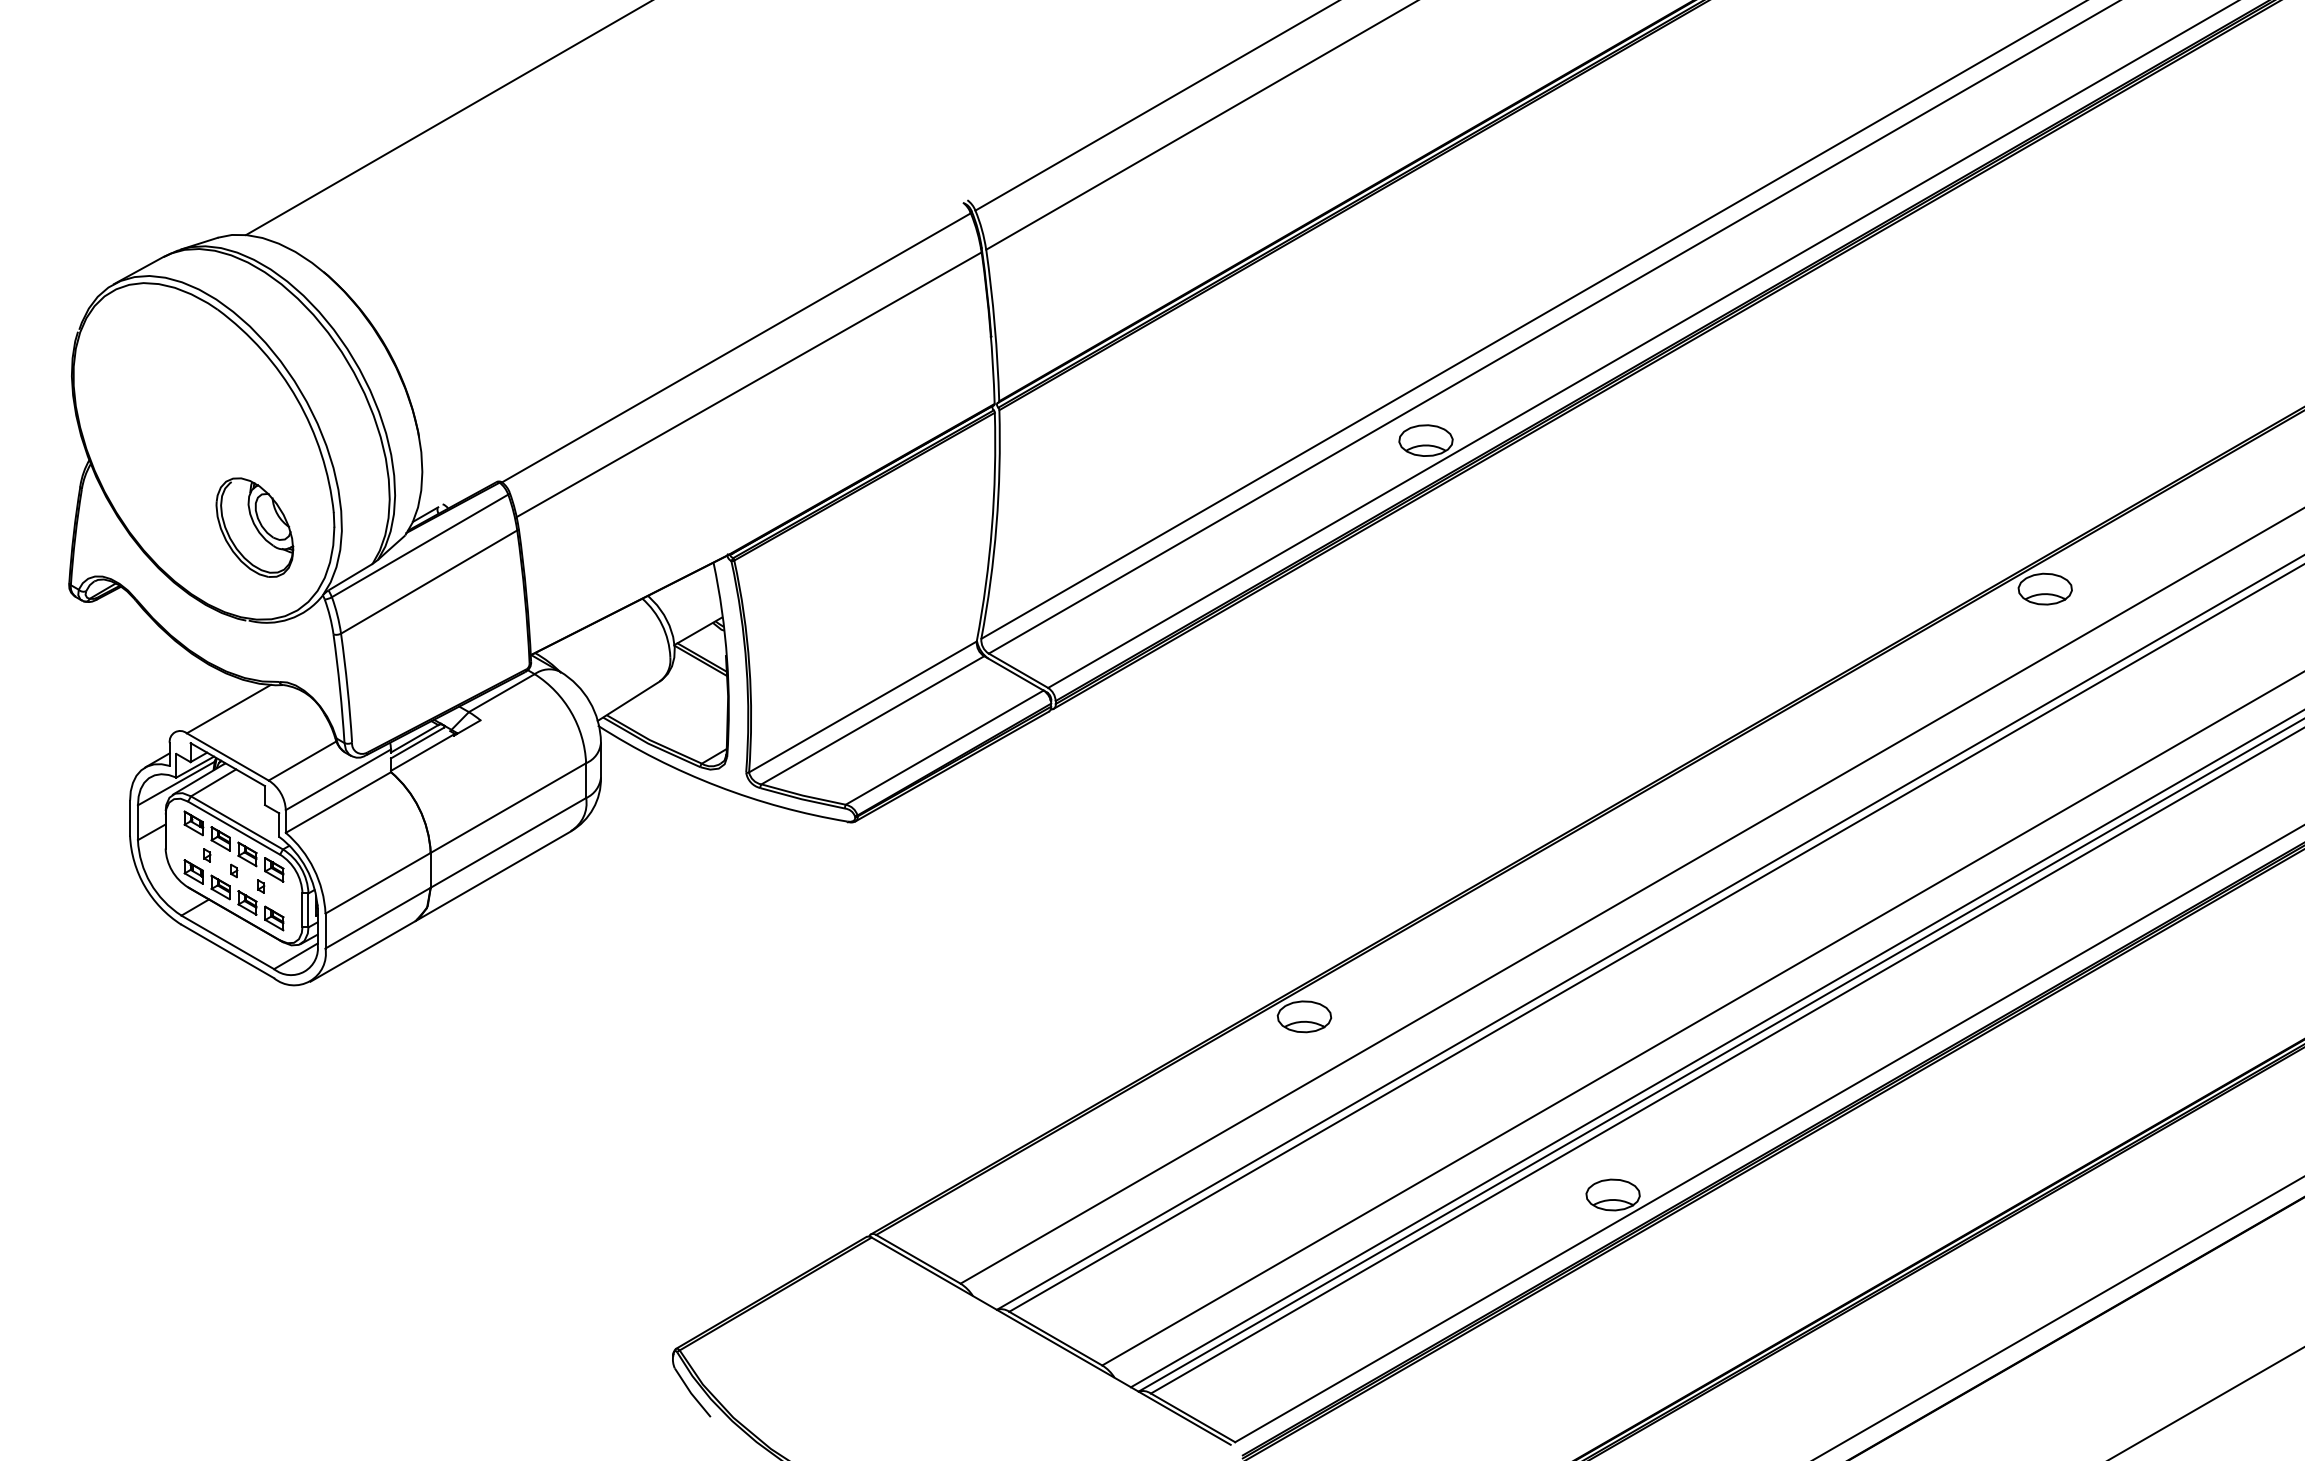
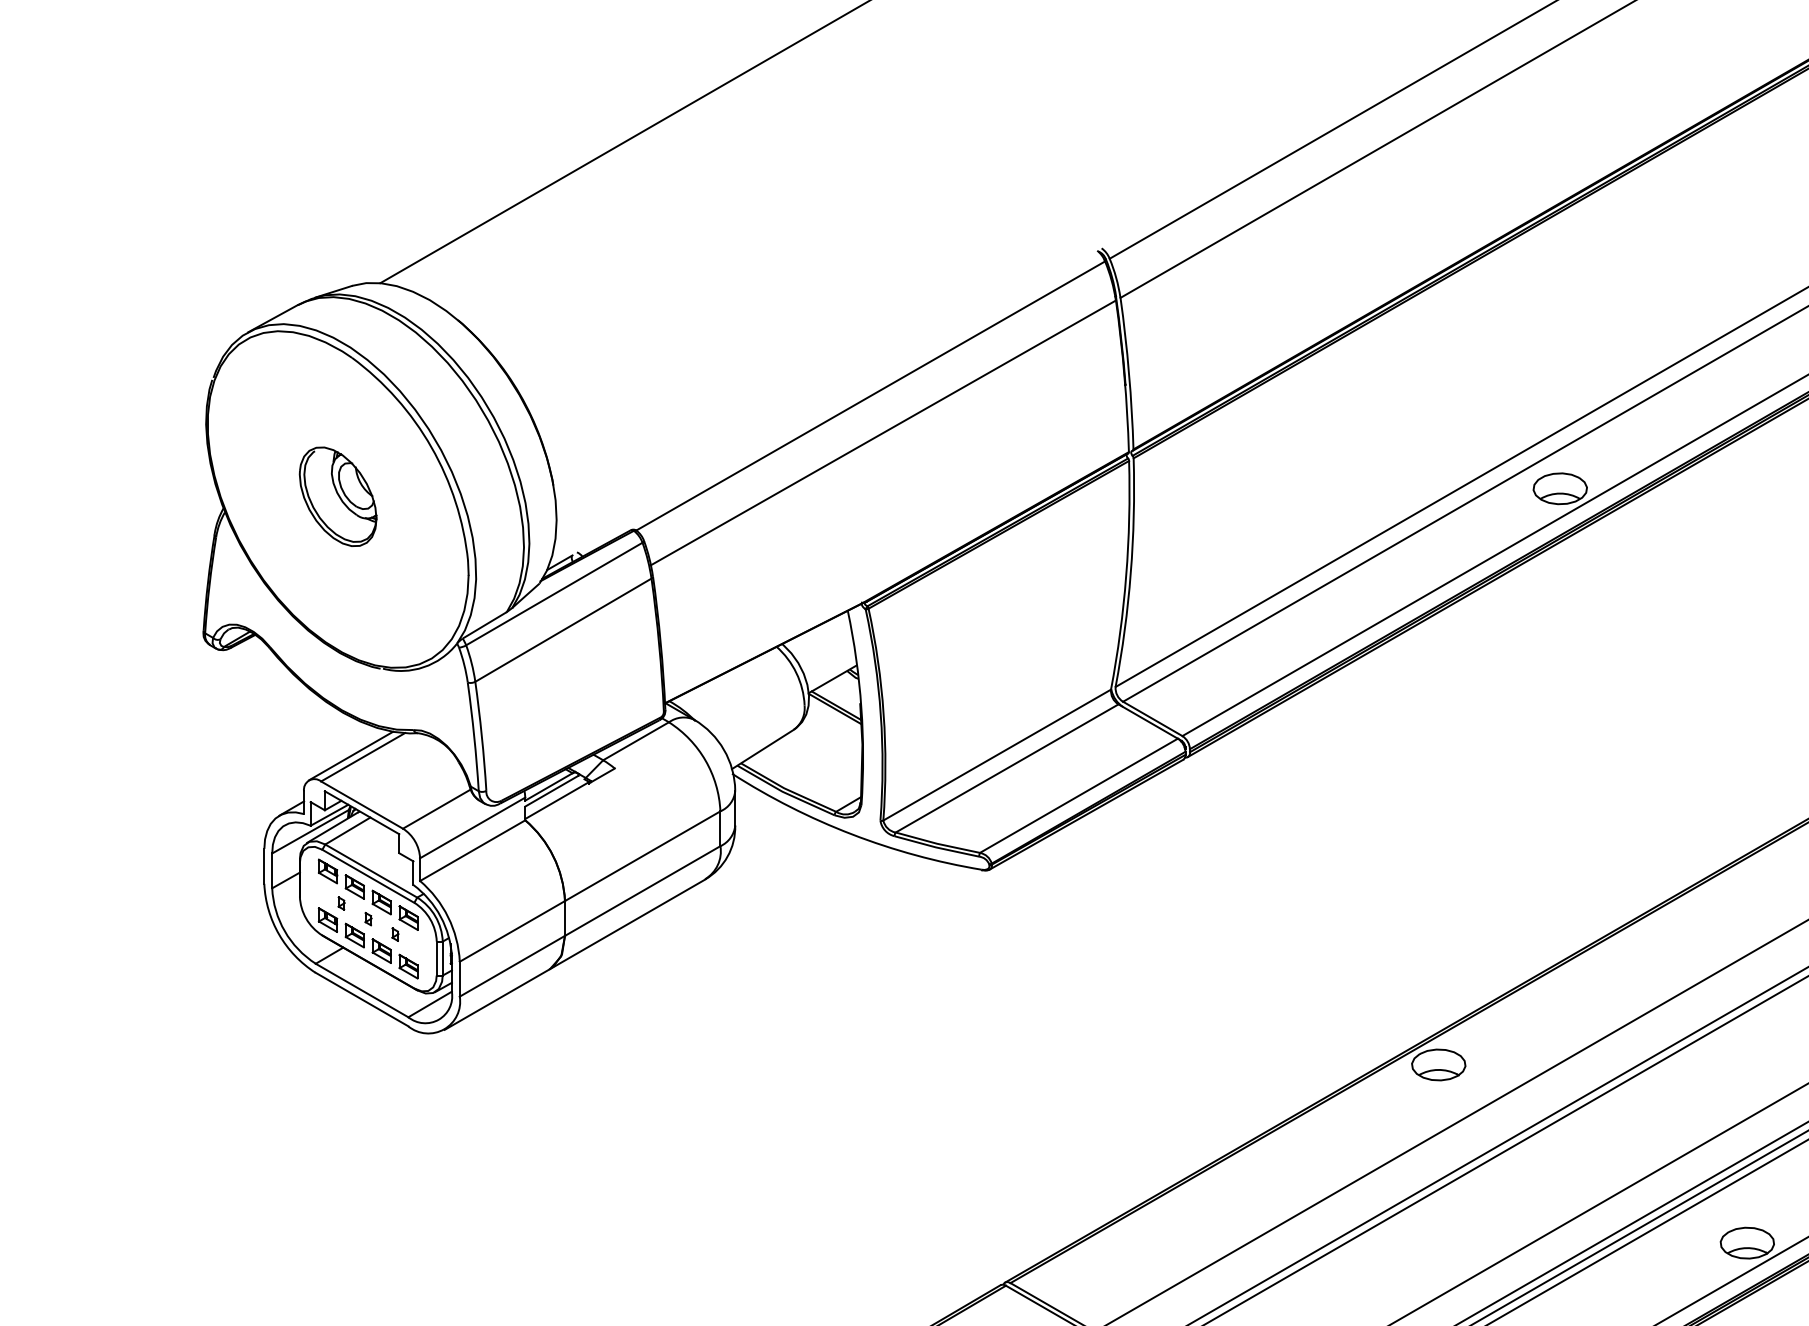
part: (254, 527) -> (337, 496), moved
line: (216, 707) -> (350, 755), added

